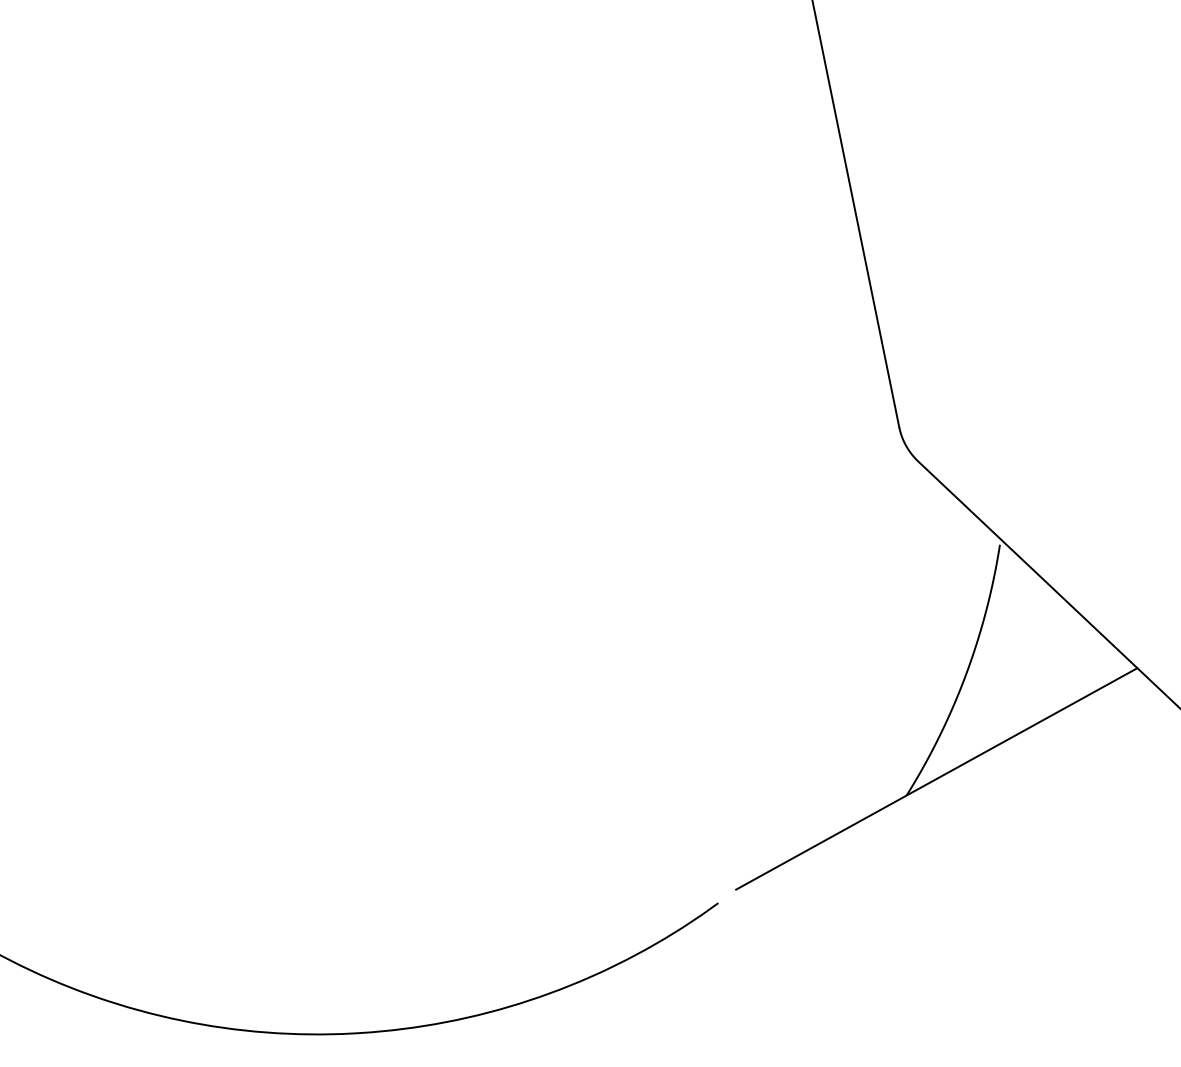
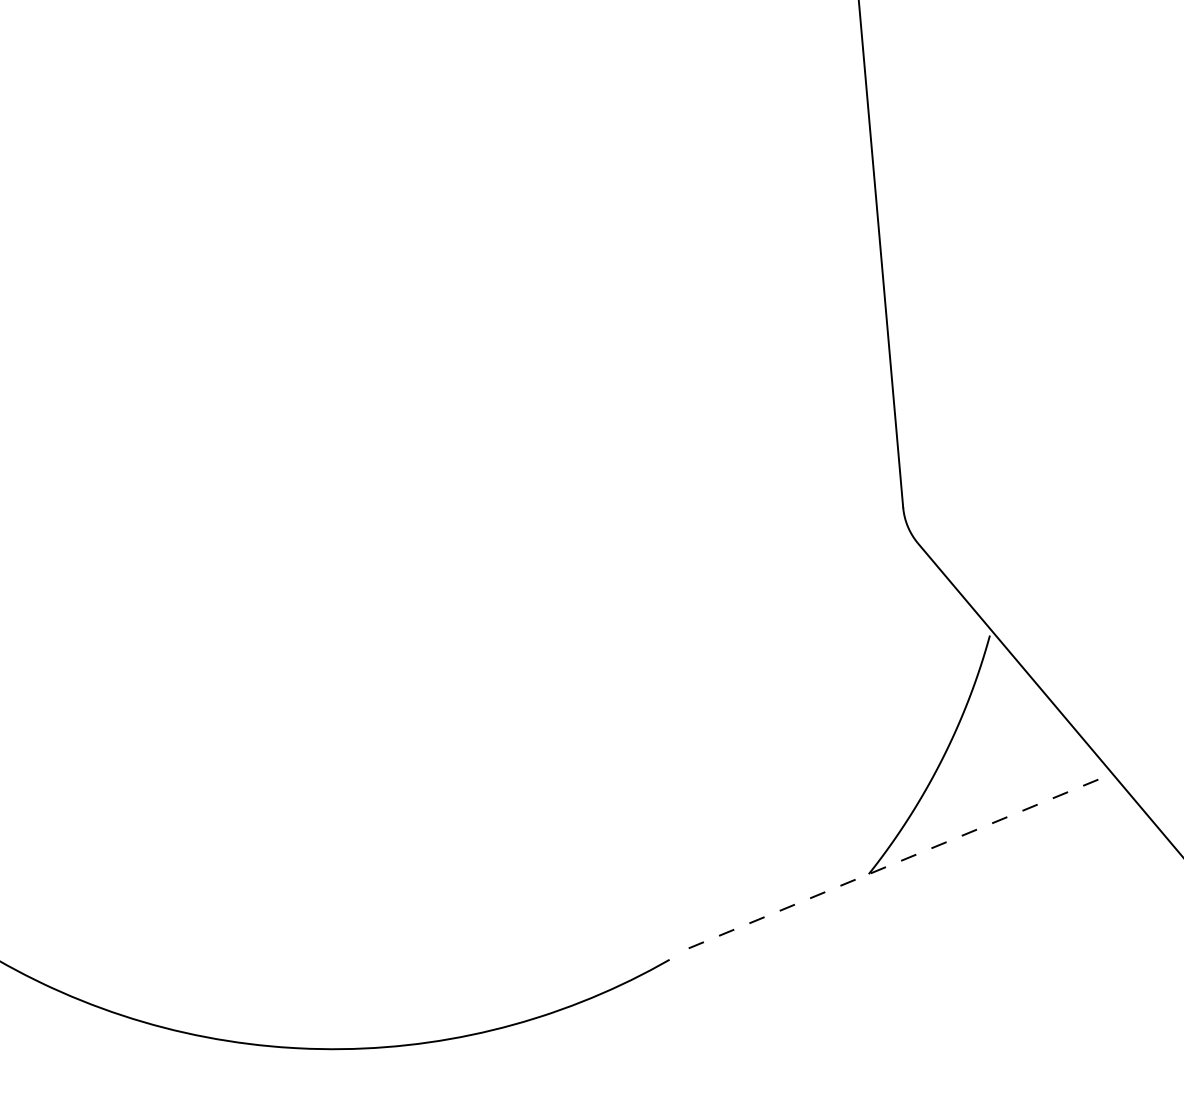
line: (937, 778) -> (901, 860), solid -> dashed

